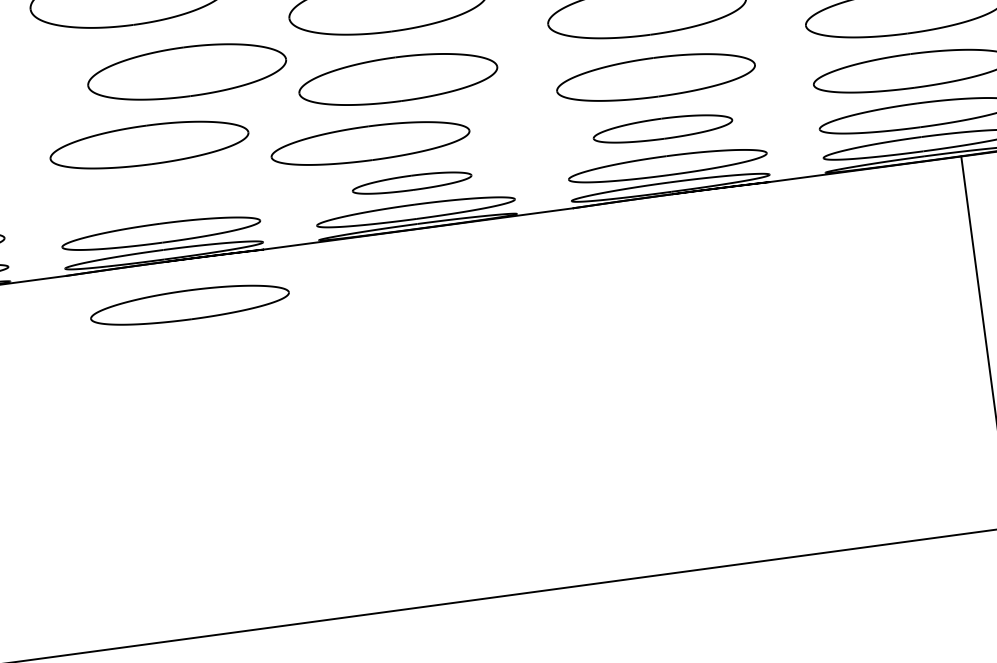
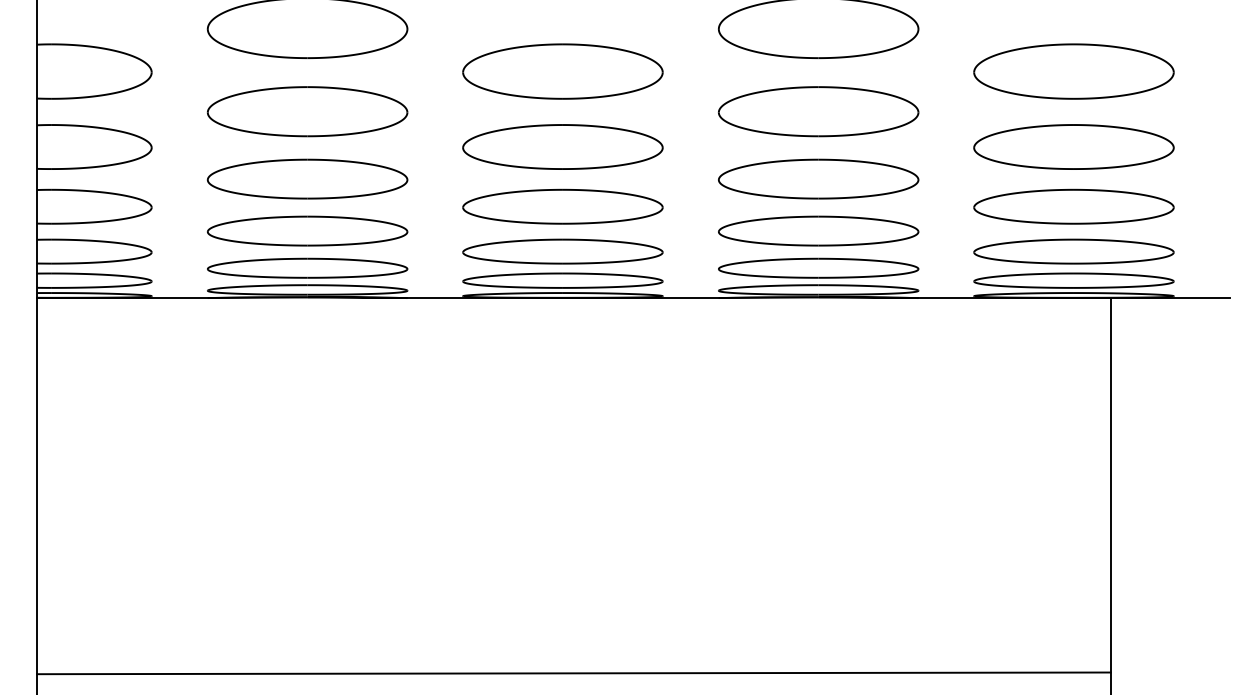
part: (186, 71) -> (307, 111), moved
part: (662, 128) -> (818, 230), size x1.43
part: (369, 143) -> (562, 206), moved
part: (411, 182) -> (562, 251), size x1.67
part: (189, 304) -> (307, 230), moved

